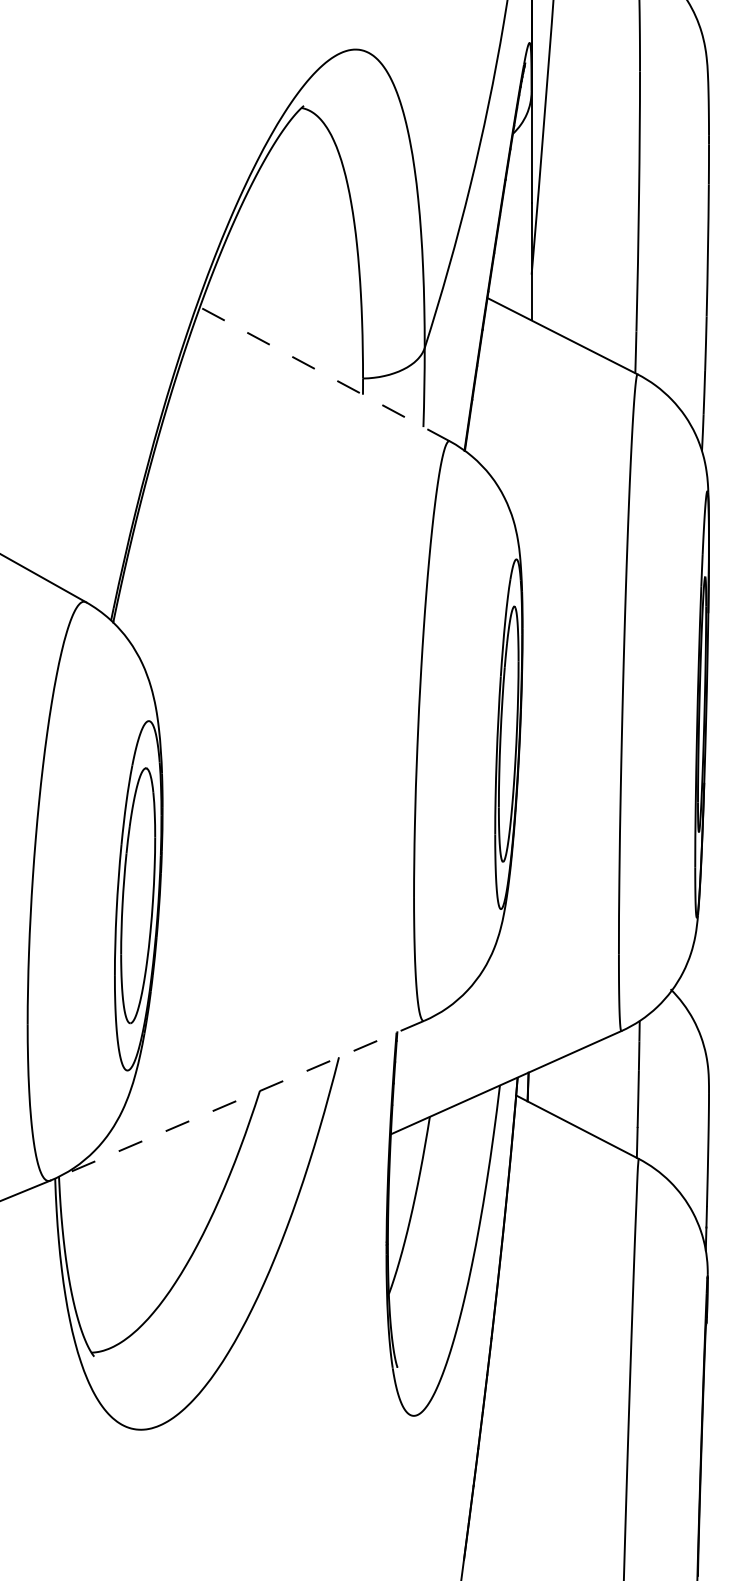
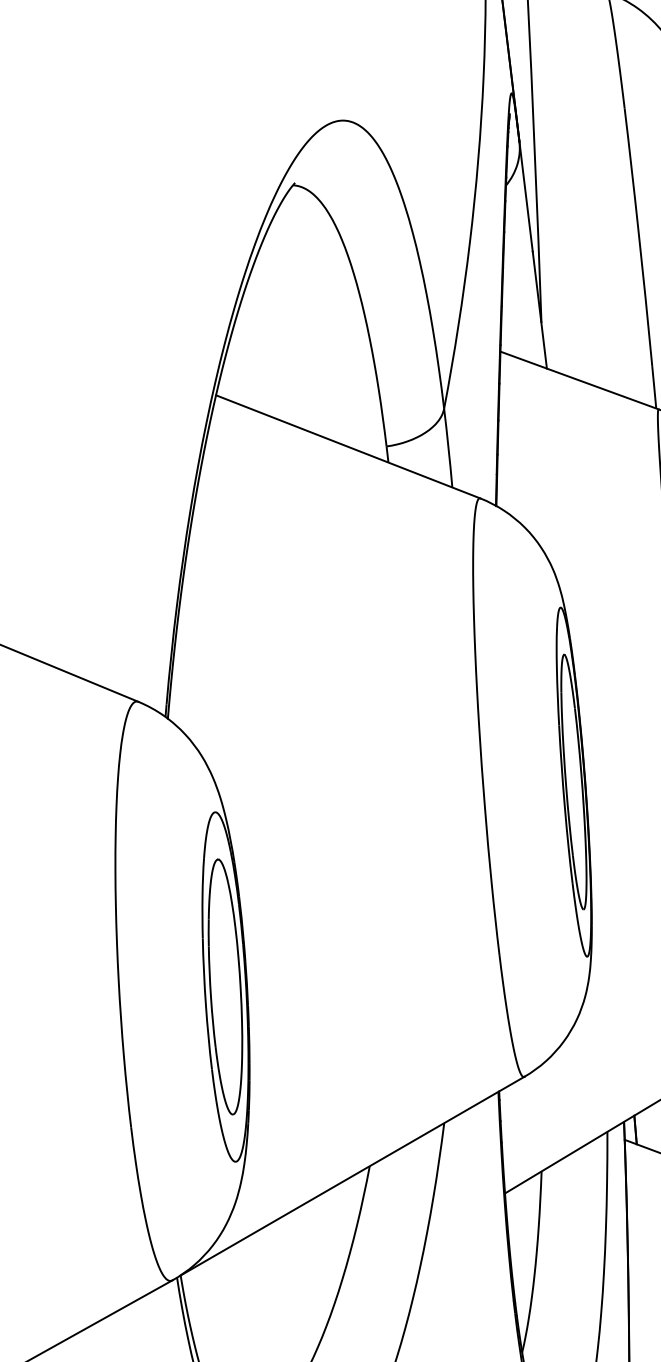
line: (324, 374) -> (347, 447), dashed -> solid
line: (241, 1098) -> (352, 1175), dashed -> solid

